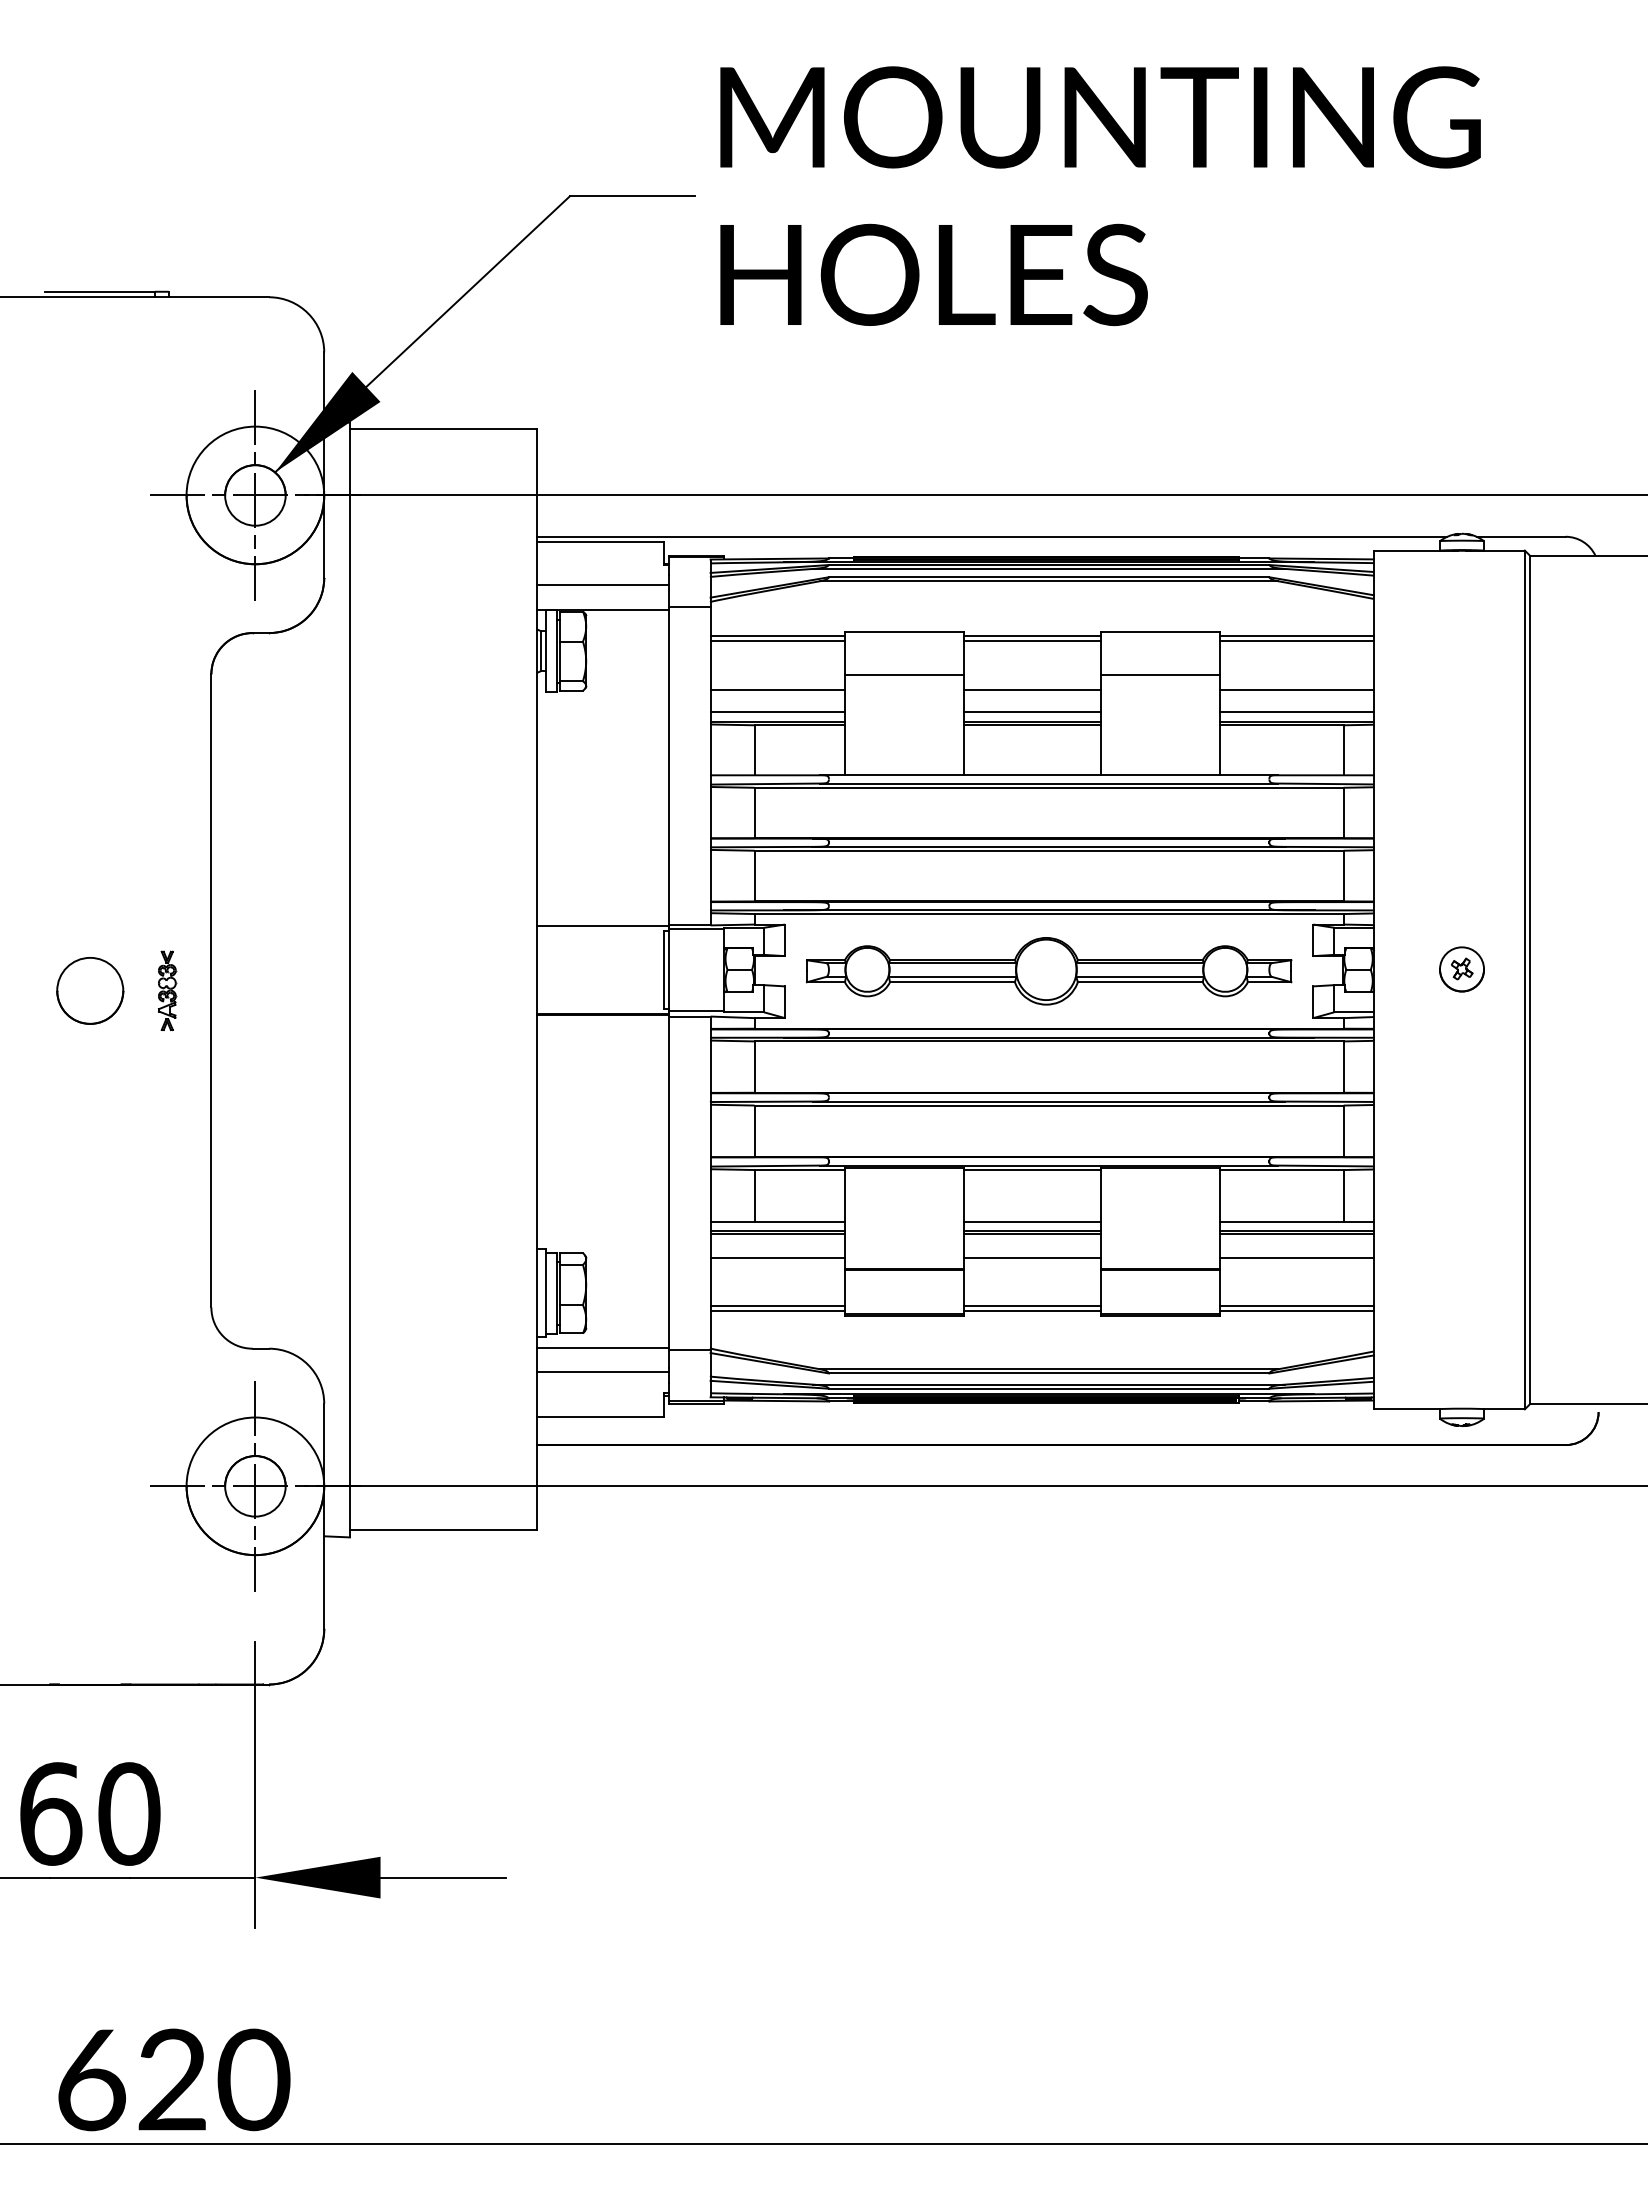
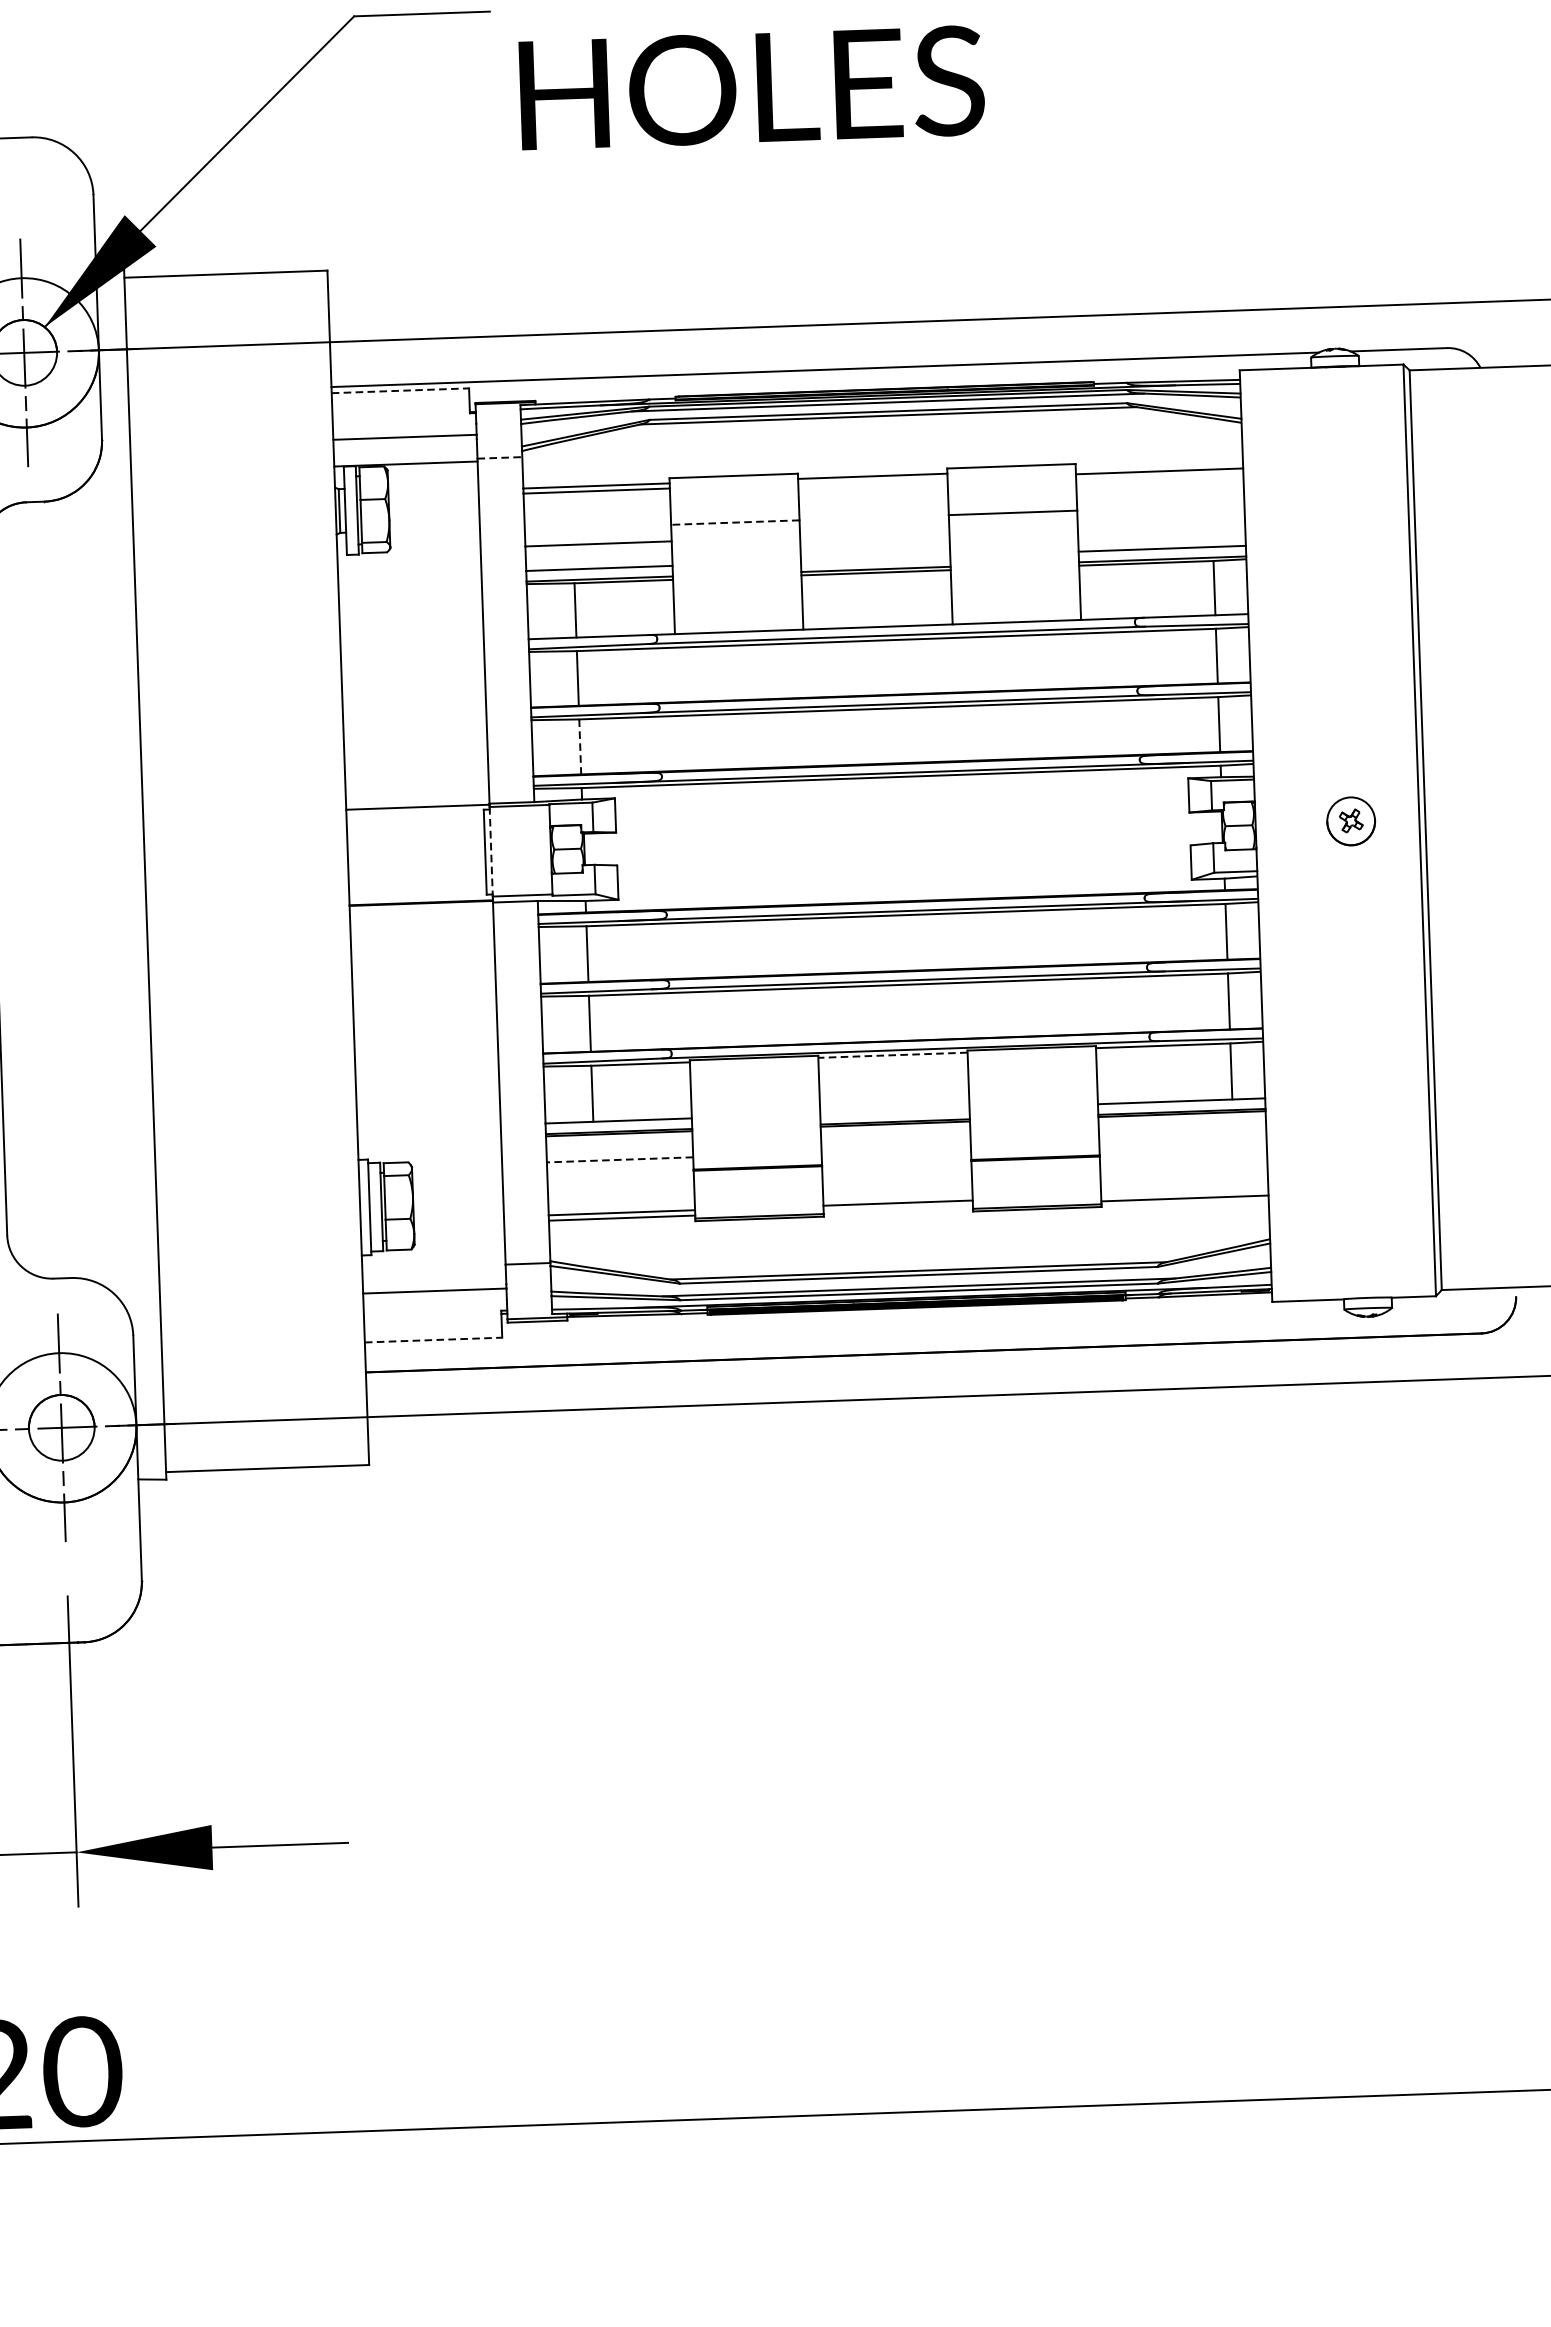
line: (601, 542) -> (401, 390), solid -> dashed
line: (689, 607) -> (499, 458), solid -> dashed
line: (1296, 636) -> (1159, 466), removed
line: (1032, 641) -> (872, 481), removed
line: (904, 674) -> (735, 522), solid -> dashed
line: (1032, 689) -> (874, 533), removed
line: (1296, 689) -> (1161, 523), removed
line: (1032, 712) -> (875, 558), removed
line: (754, 876) -> (580, 747), solid -> dashed
line: (669, 970) -> (491, 852), solid -> dashed
part: (1049, 971) -> (903, 839), removed
line: (1032, 1170) -> (892, 1055), solid -> dashed
line: (1032, 1221) -> (894, 1111), removed
line: (777, 1257) -> (619, 1159), solid -> dashed
line: (1032, 1257) -> (896, 1150), removed
line: (1296, 1257) -> (1182, 1140), removed
line: (1296, 1306) -> (1184, 1193), removed
line: (1032, 1311) -> (898, 1208), removed
line: (603, 1347) -> (434, 1264), removed
line: (601, 1417) -> (434, 1340), solid -> dashed

